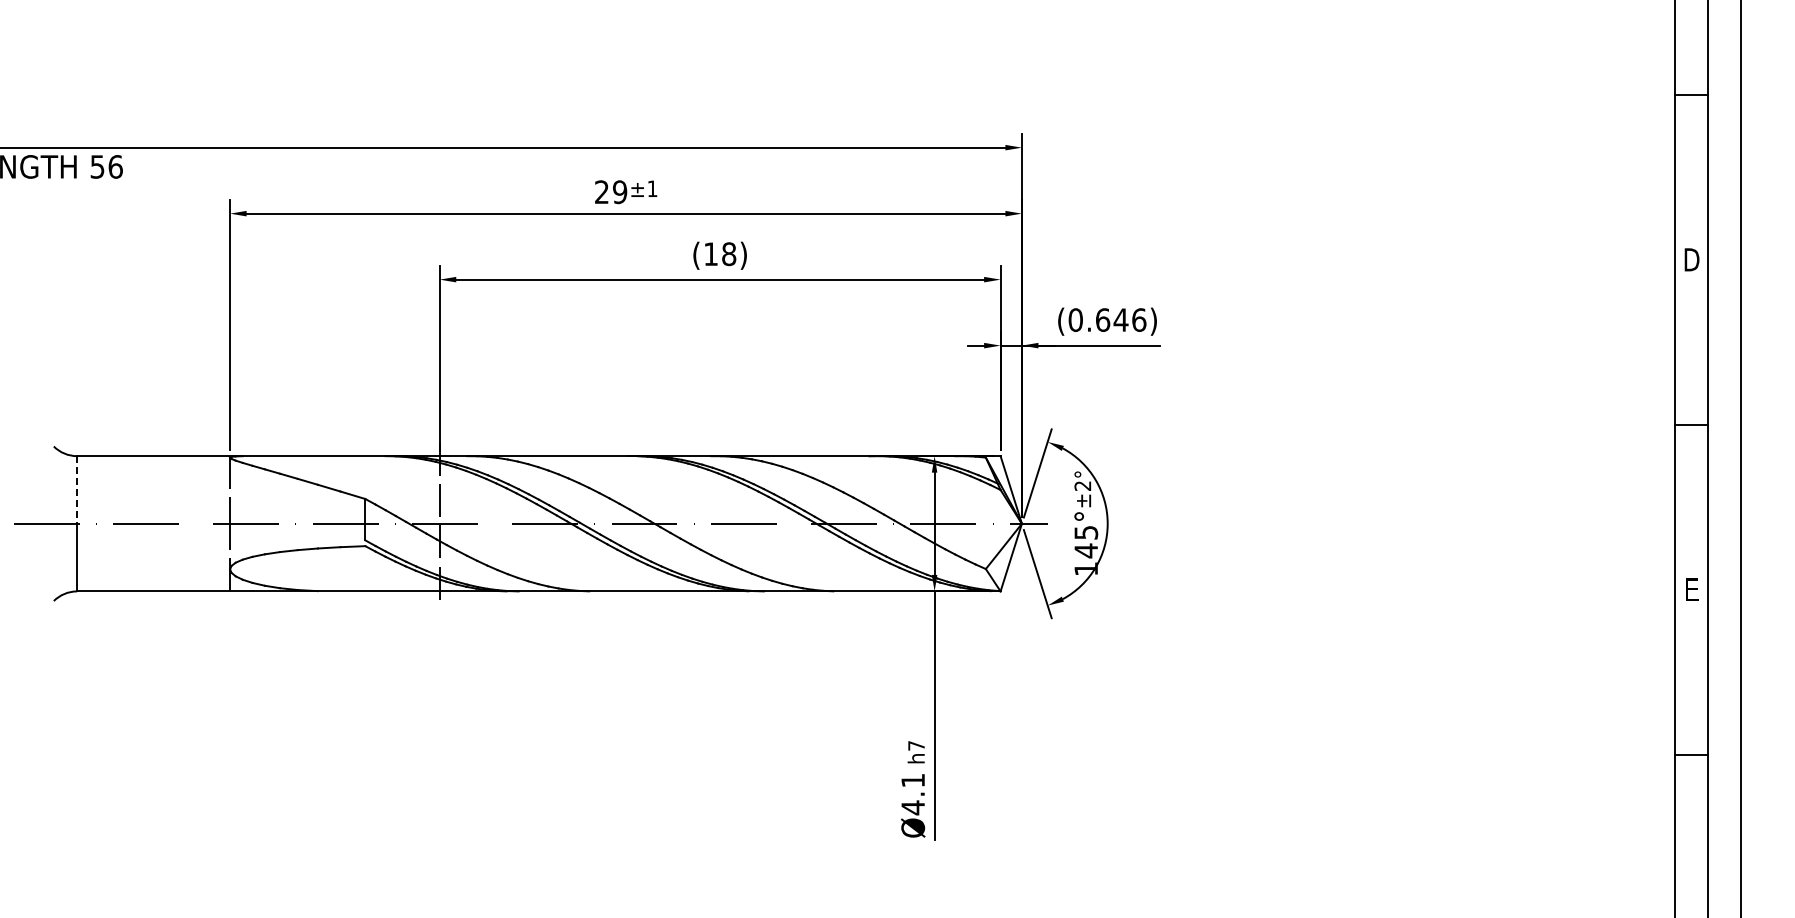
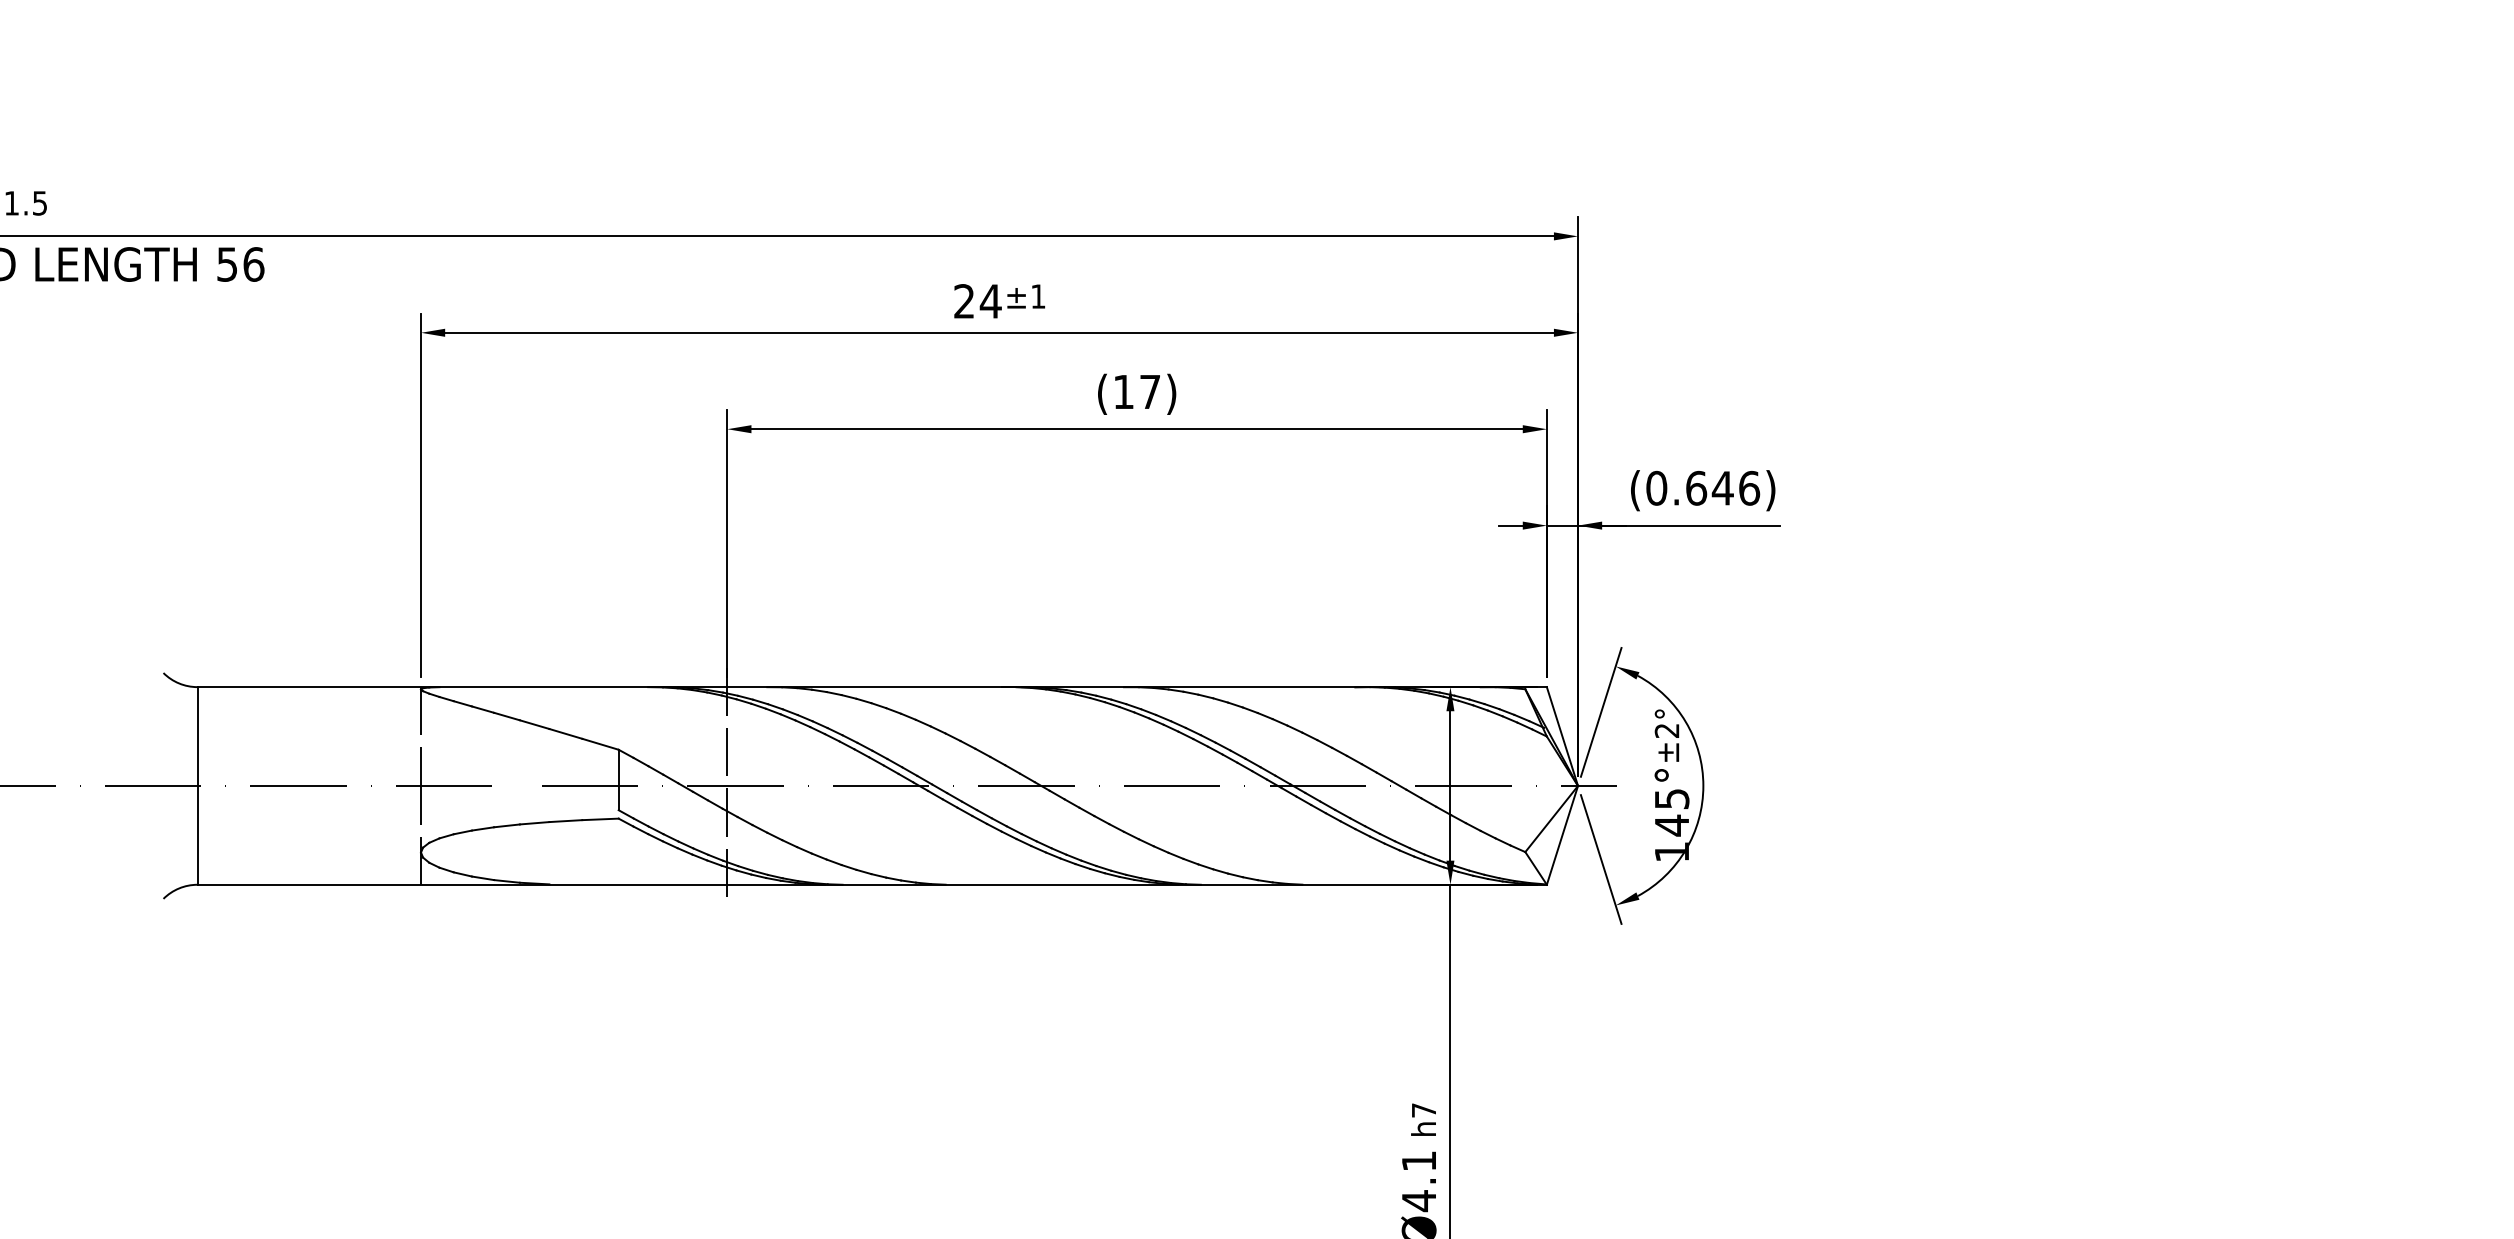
text: (619, 192) -> (990, 301), 29 -> 24
text: (729, 254) -> (1150, 392), (18) -> (17)
line: (77, 489) -> (198, 735), dashed -> solid

